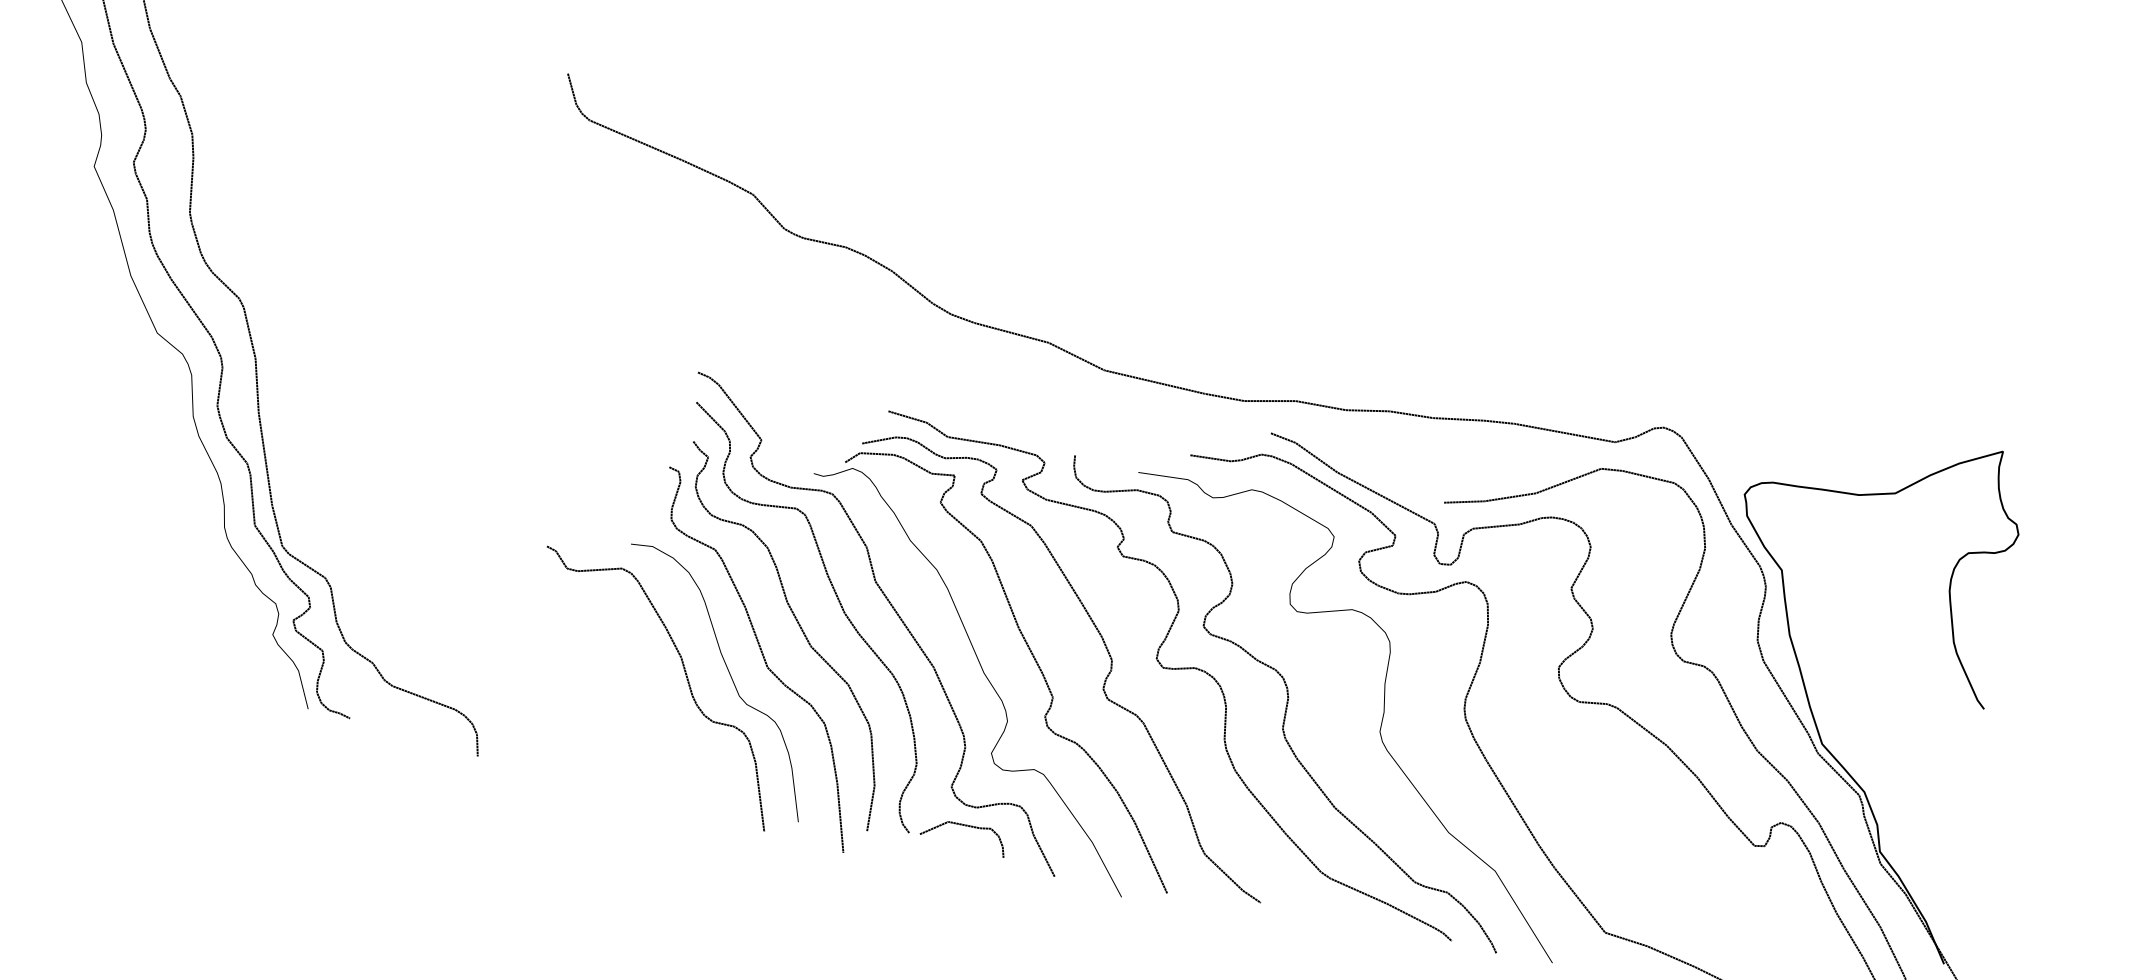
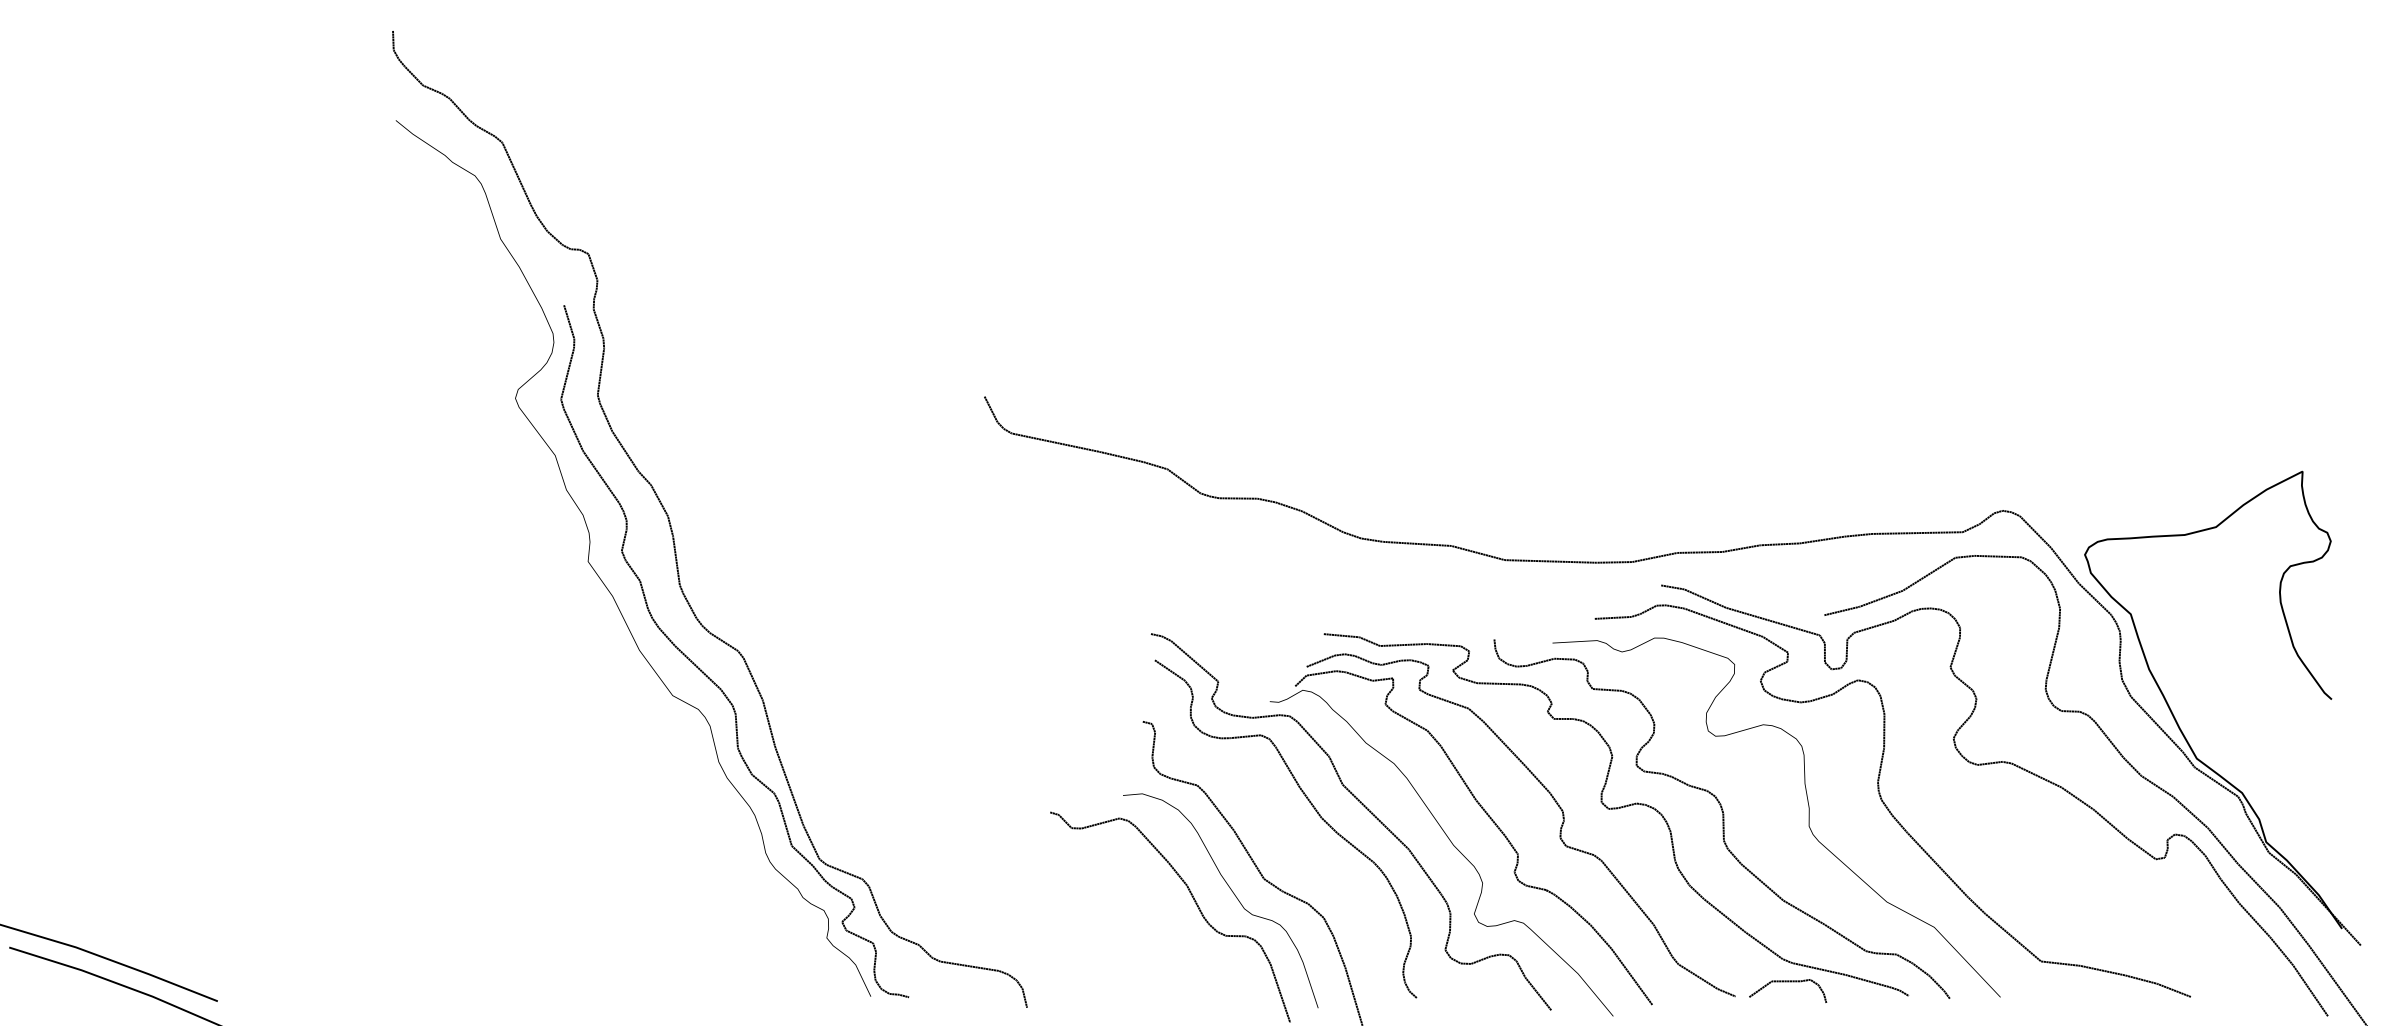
curve: (800, 628) -> (1285, 839), removed
curve: (966, 826) -> (1788, 982), moved

